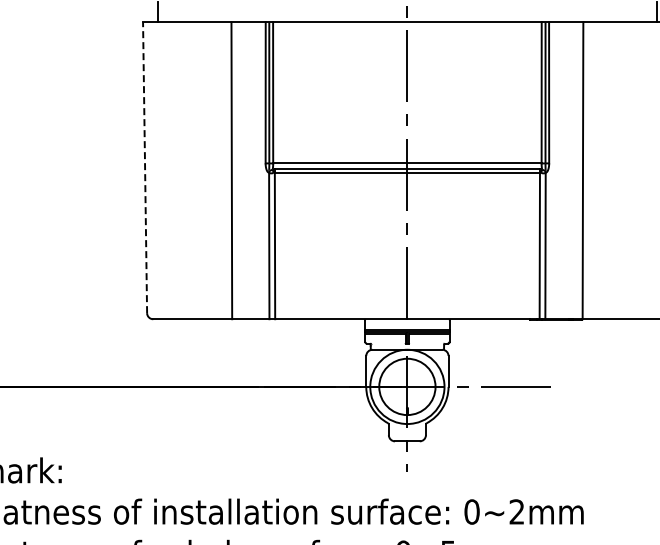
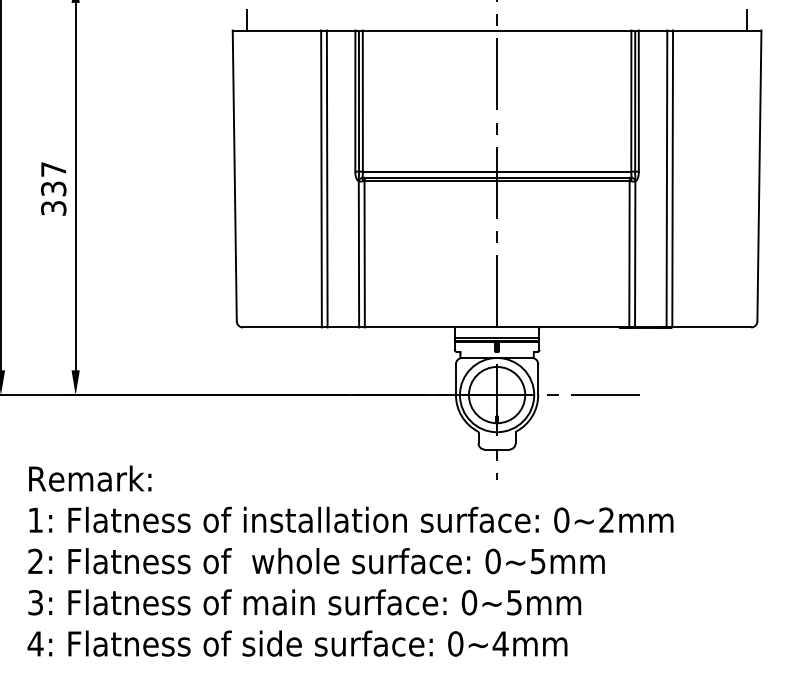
line: (144, 167) -> (234, 175), dashed -> solid
line: (236, 170) -> (326, 178), added
line: (576, 170) -> (666, 178), added

